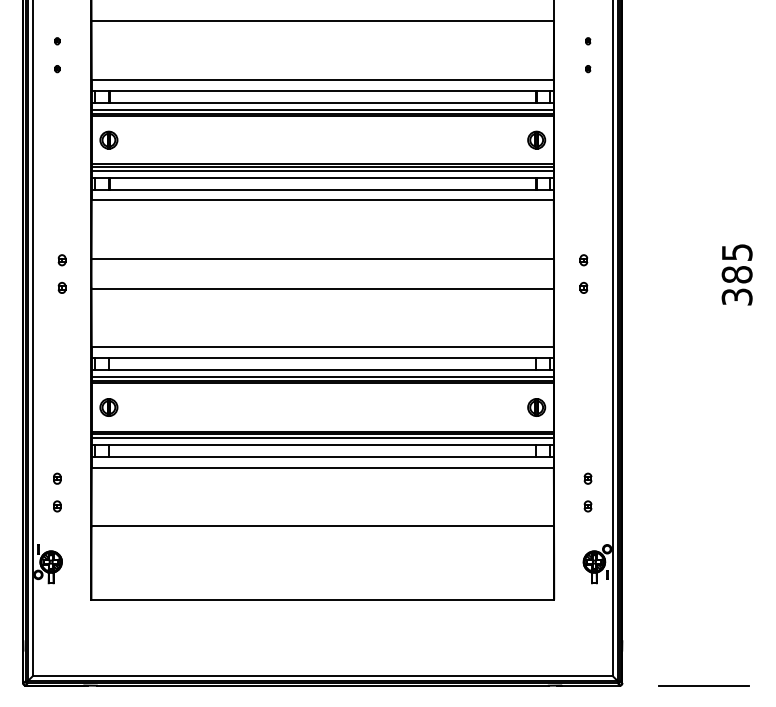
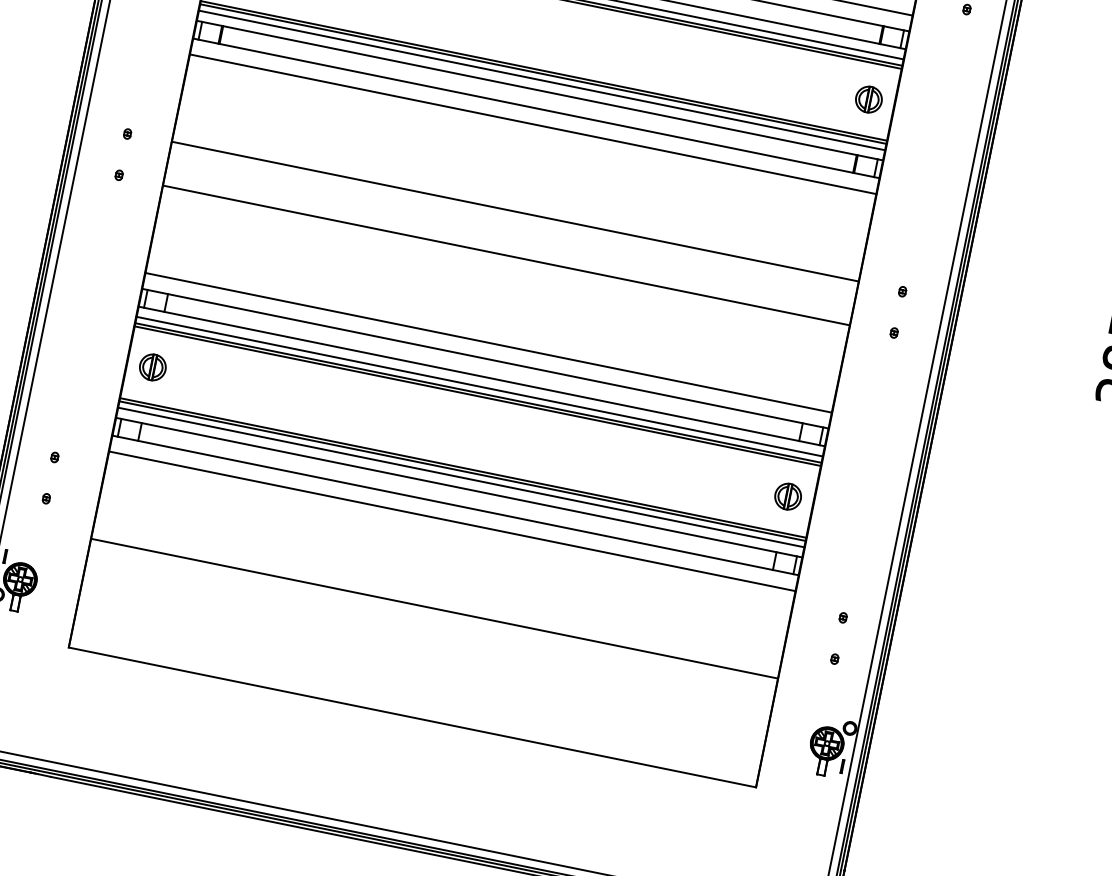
part: (61, 259) -> (127, 133), size x0.62
part: (583, 259) -> (902, 290), size x0.62
part: (61, 287) -> (118, 174), size x0.62
part: (583, 287) -> (893, 332), size x0.62
part: (57, 478) -> (55, 457), size x0.62
part: (588, 478) -> (843, 617), size x0.62
part: (57, 506) -> (46, 498), size x0.62
part: (588, 506) -> (835, 659), size x0.62

